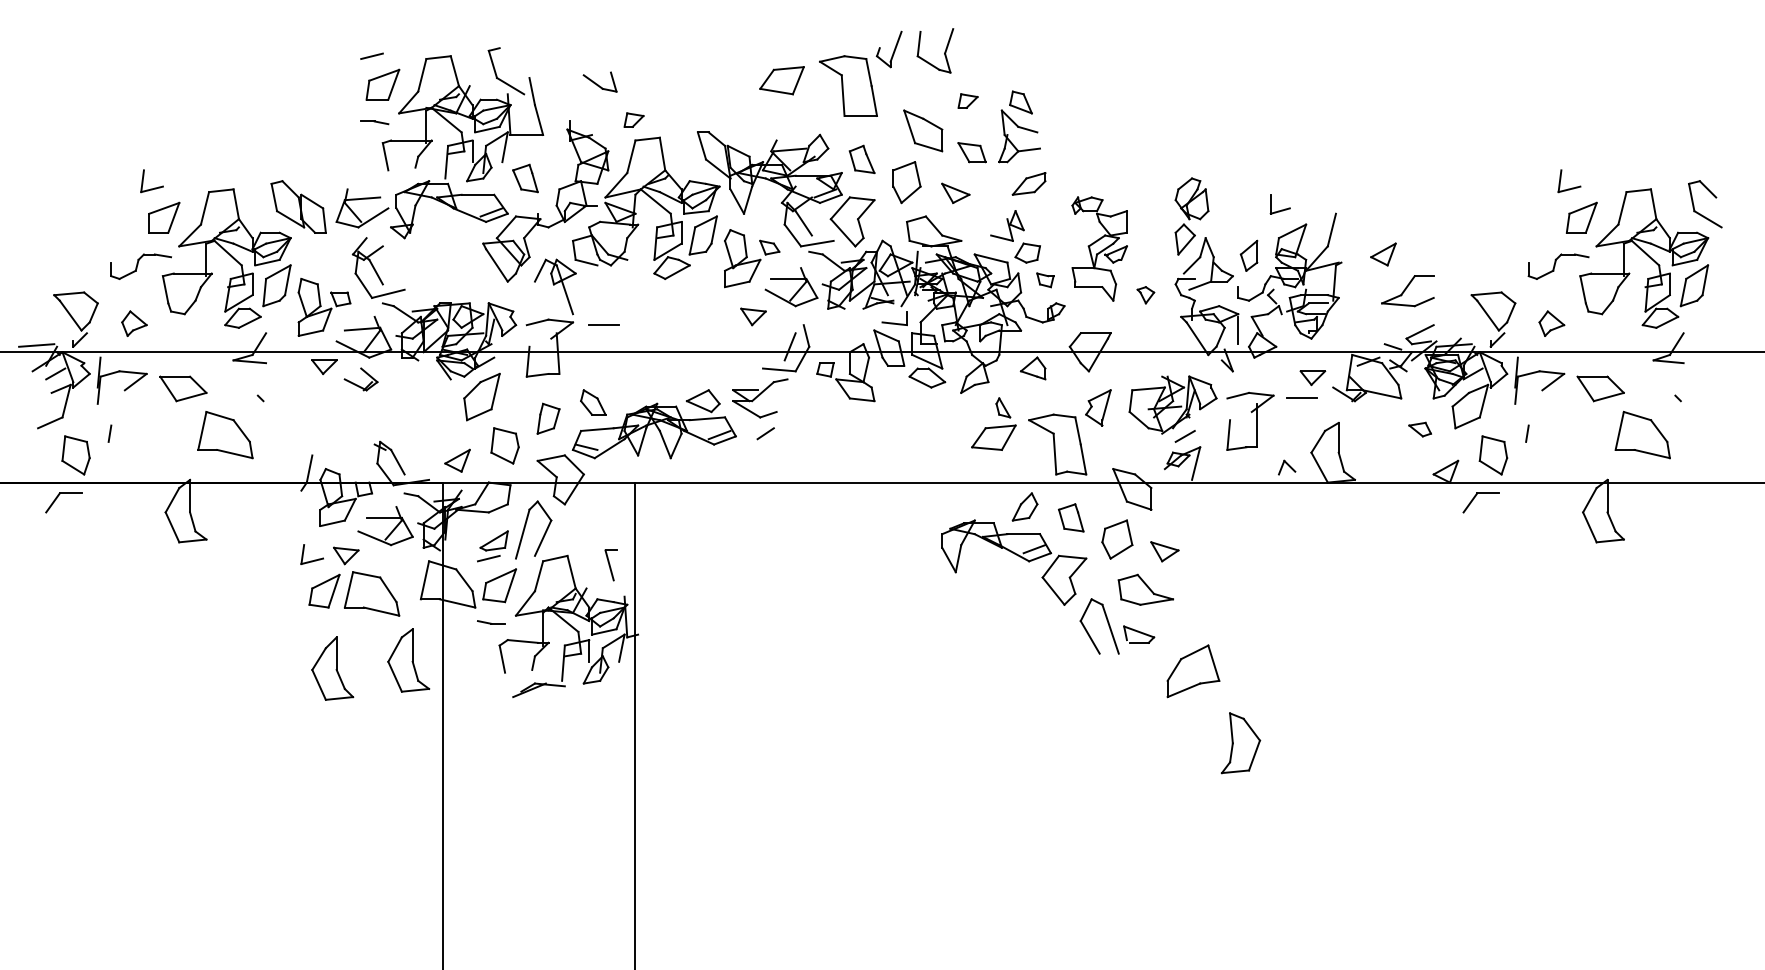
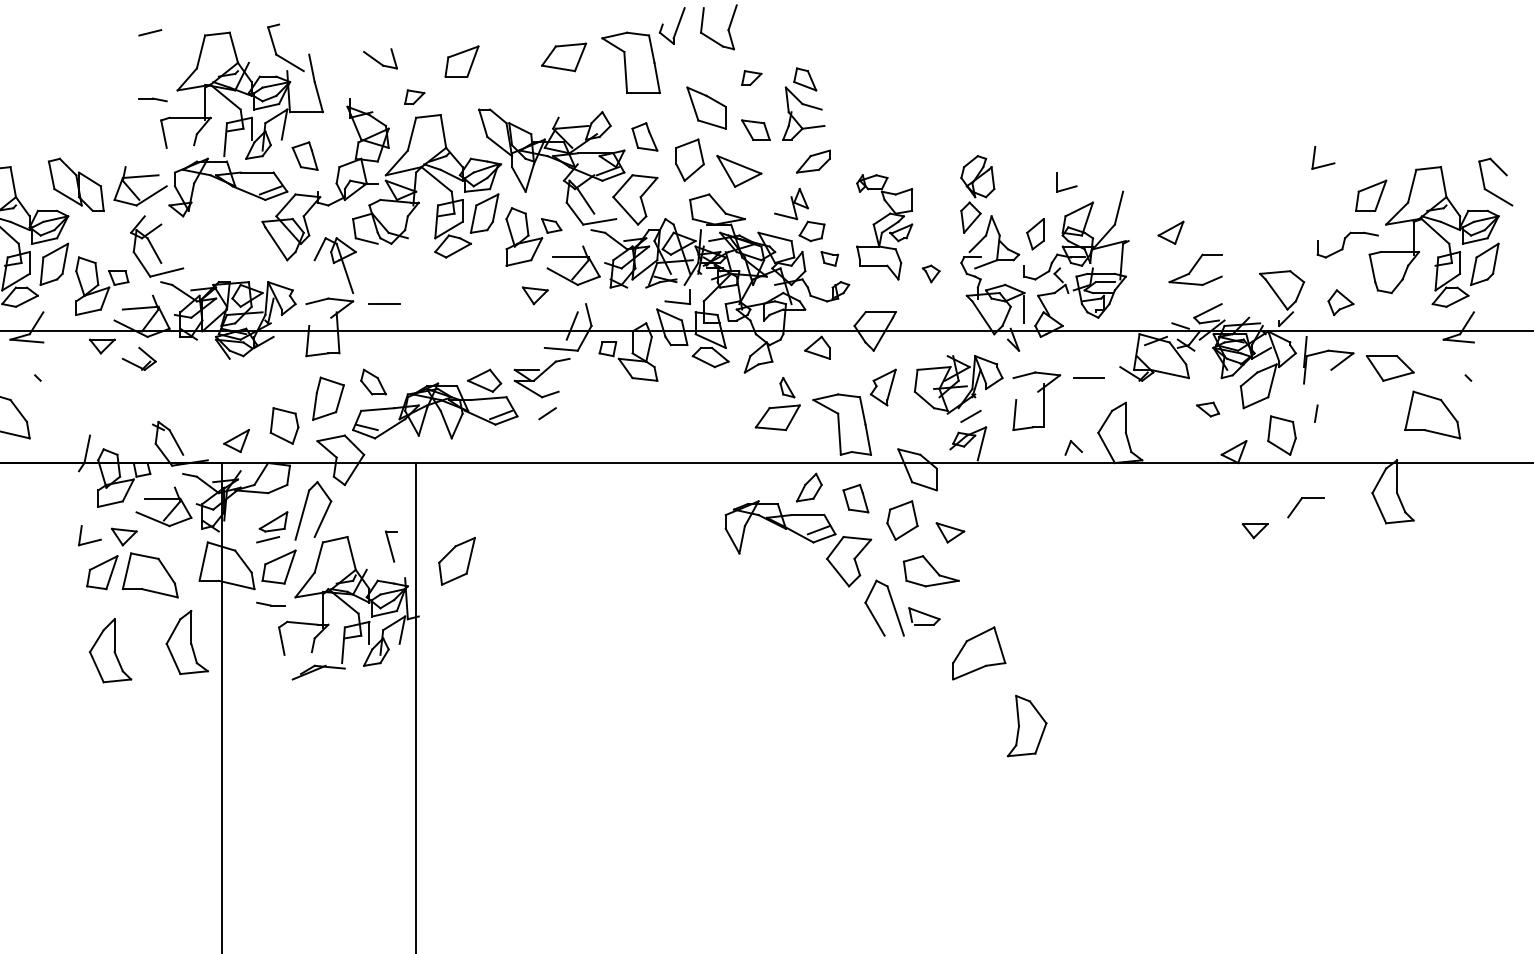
part: (382, 84) -> (461, 61), moved
part: (1572, 187) -> (1326, 164), moved
part: (955, 192) -> (739, 170), size x1.6
part: (1312, 378) -> (1254, 531), moved
part: (481, 396) -> (456, 560), moved
part: (548, 418) -> (328, 398), size x1.4
part: (1474, 499) -> (1299, 504), moved

